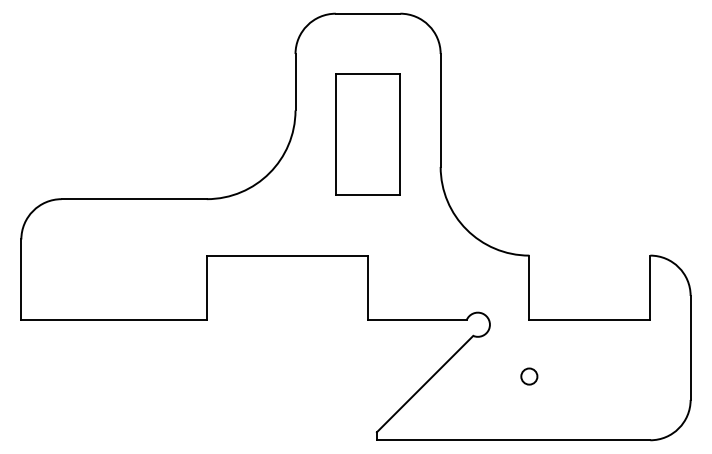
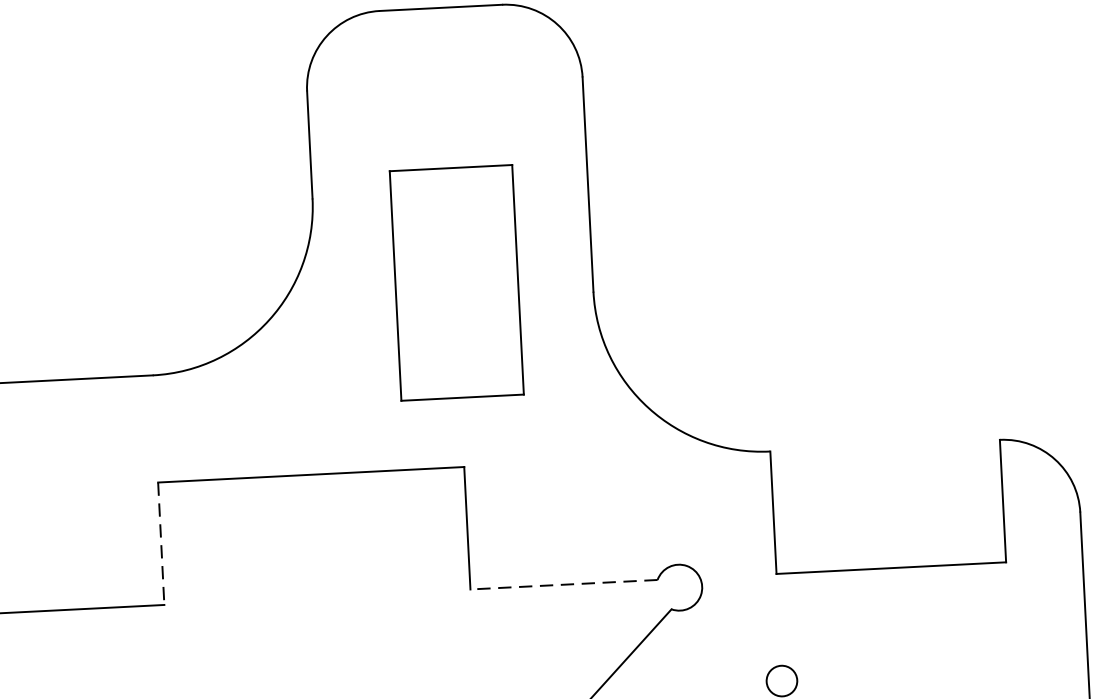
part: (367, 134) -> (455, 282), moved
line: (206, 288) -> (160, 544), solid -> dashed
line: (416, 320) -> (562, 585), solid -> dashed

